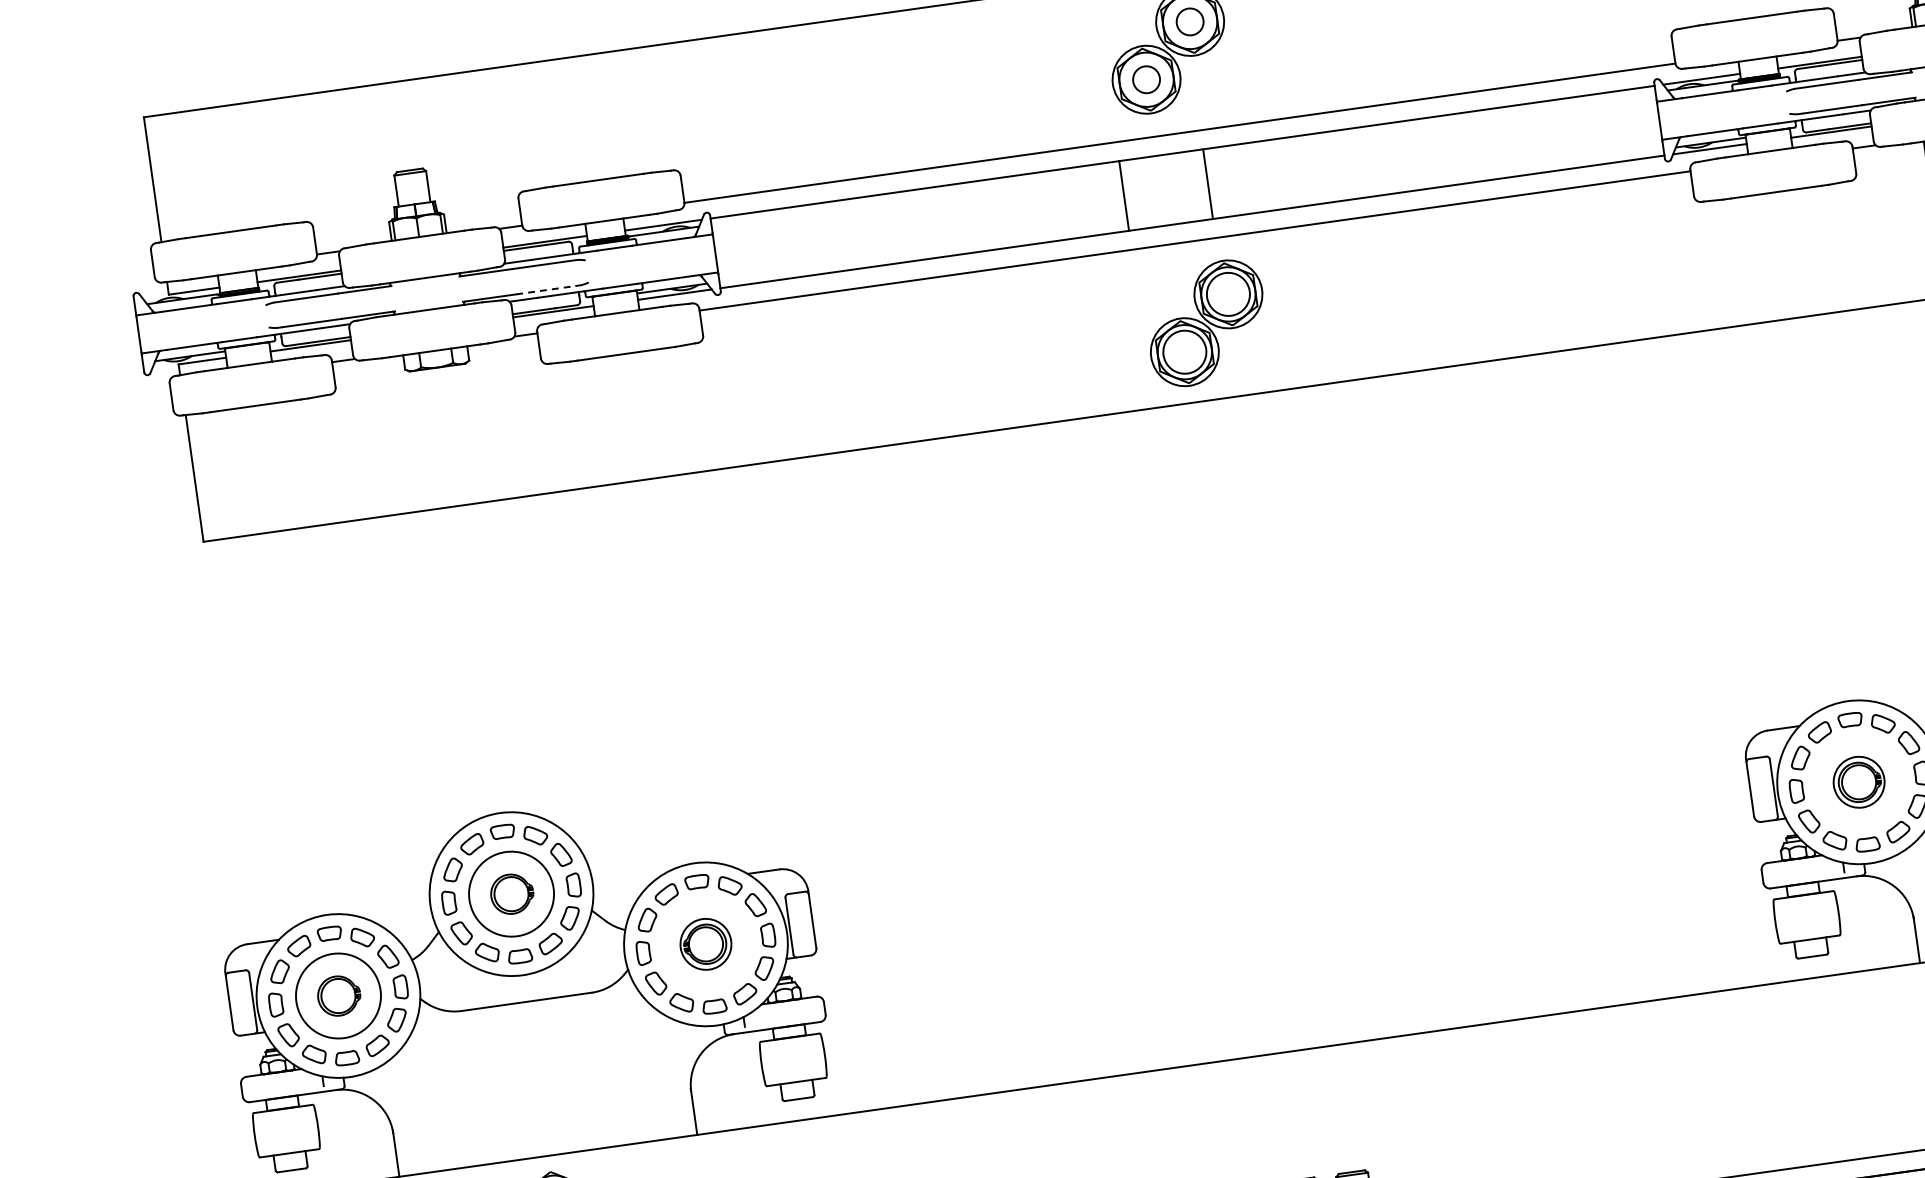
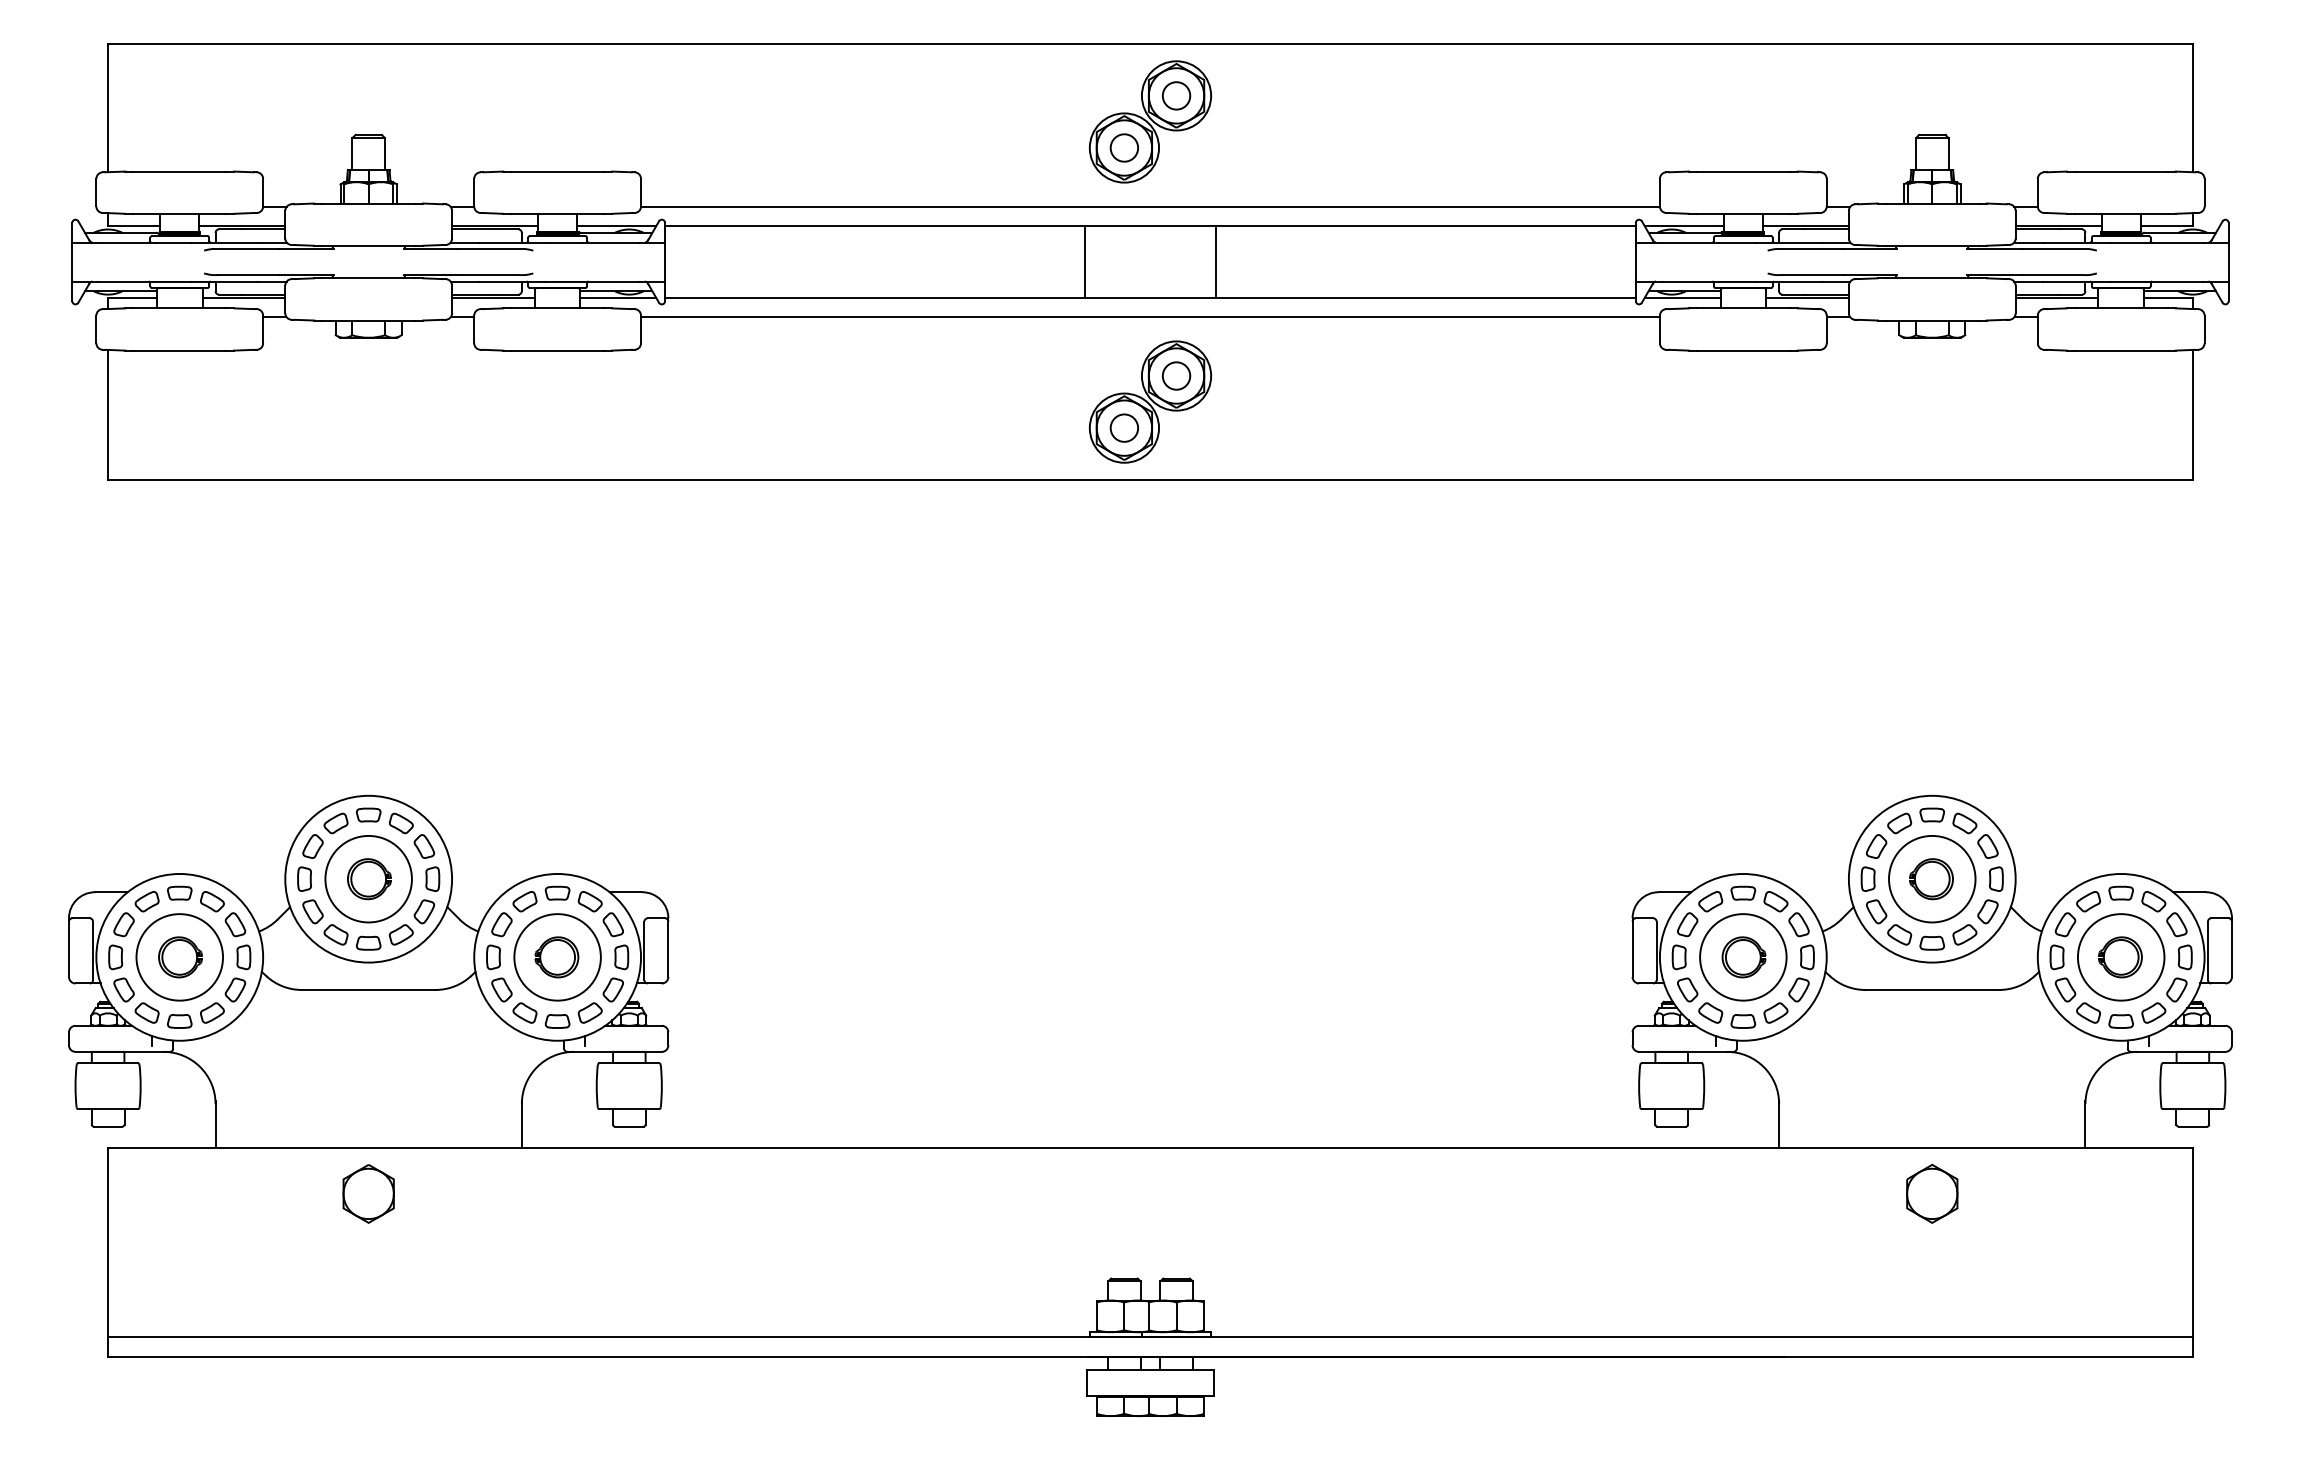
line: (1207, 183) -> (1215, 261), moved
line: (546, 290) -> (489, 275), dashed -> solid
circle: (1228, 293) -> (1176, 375), size x0.62
circle: (1184, 351) -> (1124, 427), size x0.62
circle: (1859, 782) -> (1743, 957), size x1.67
circle: (705, 944) -> (557, 957), size x1.67

